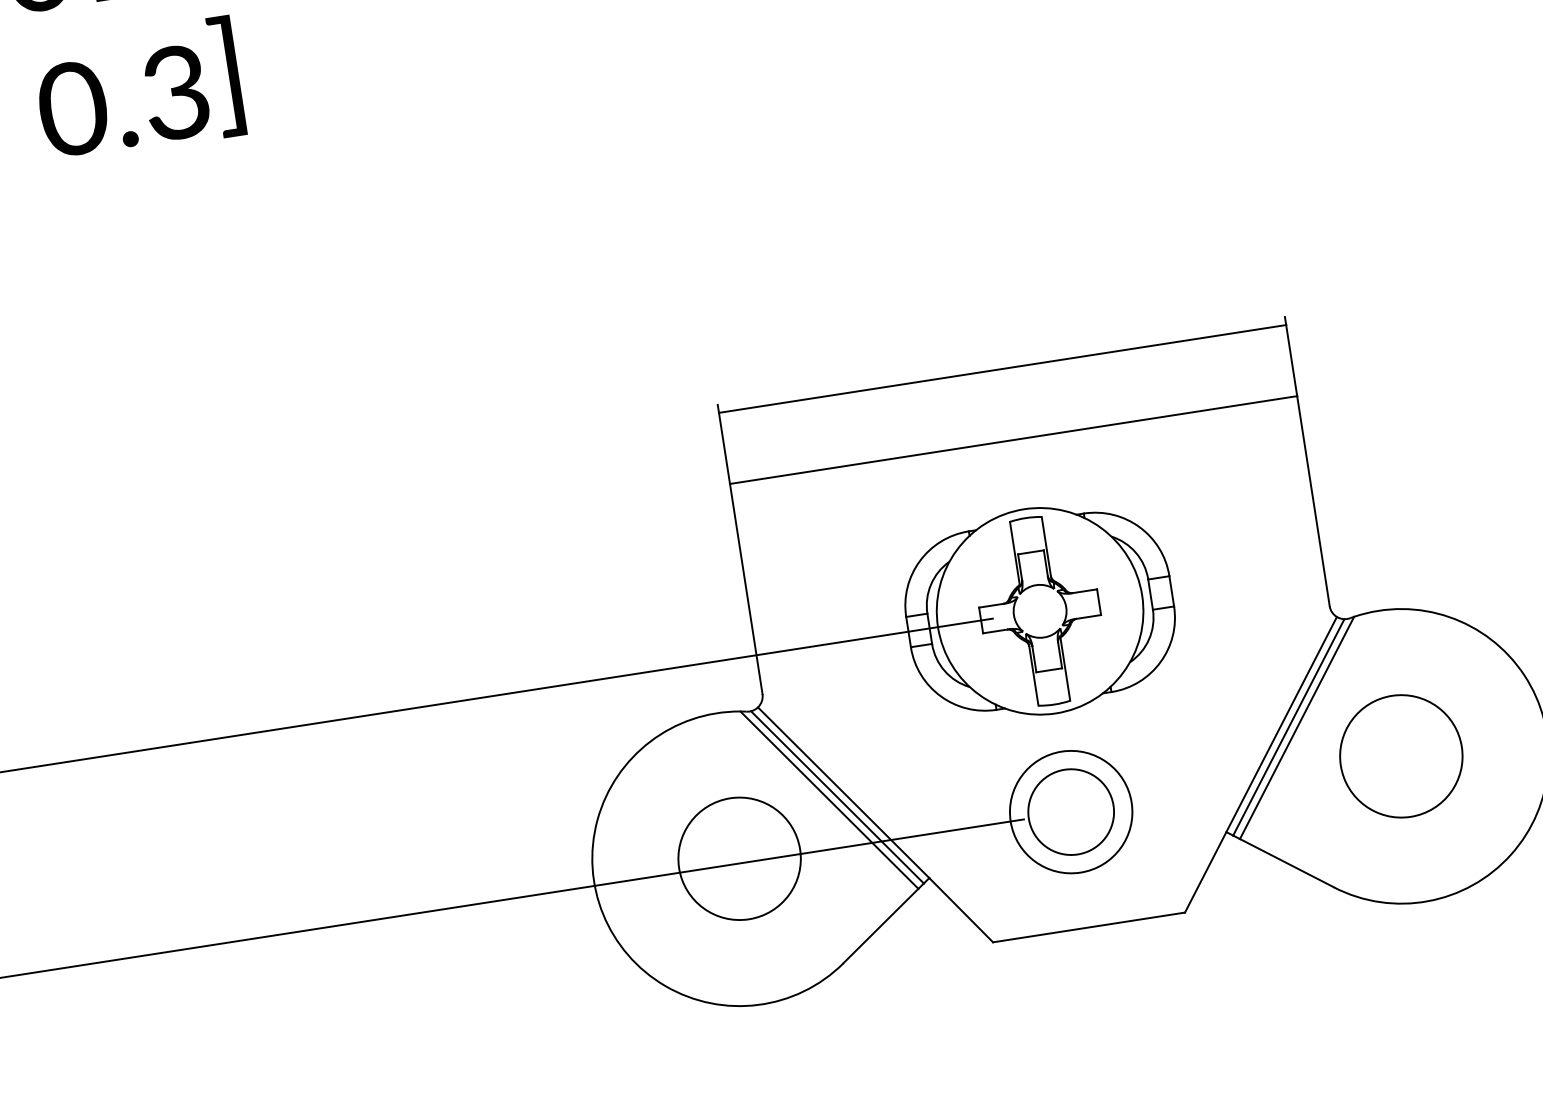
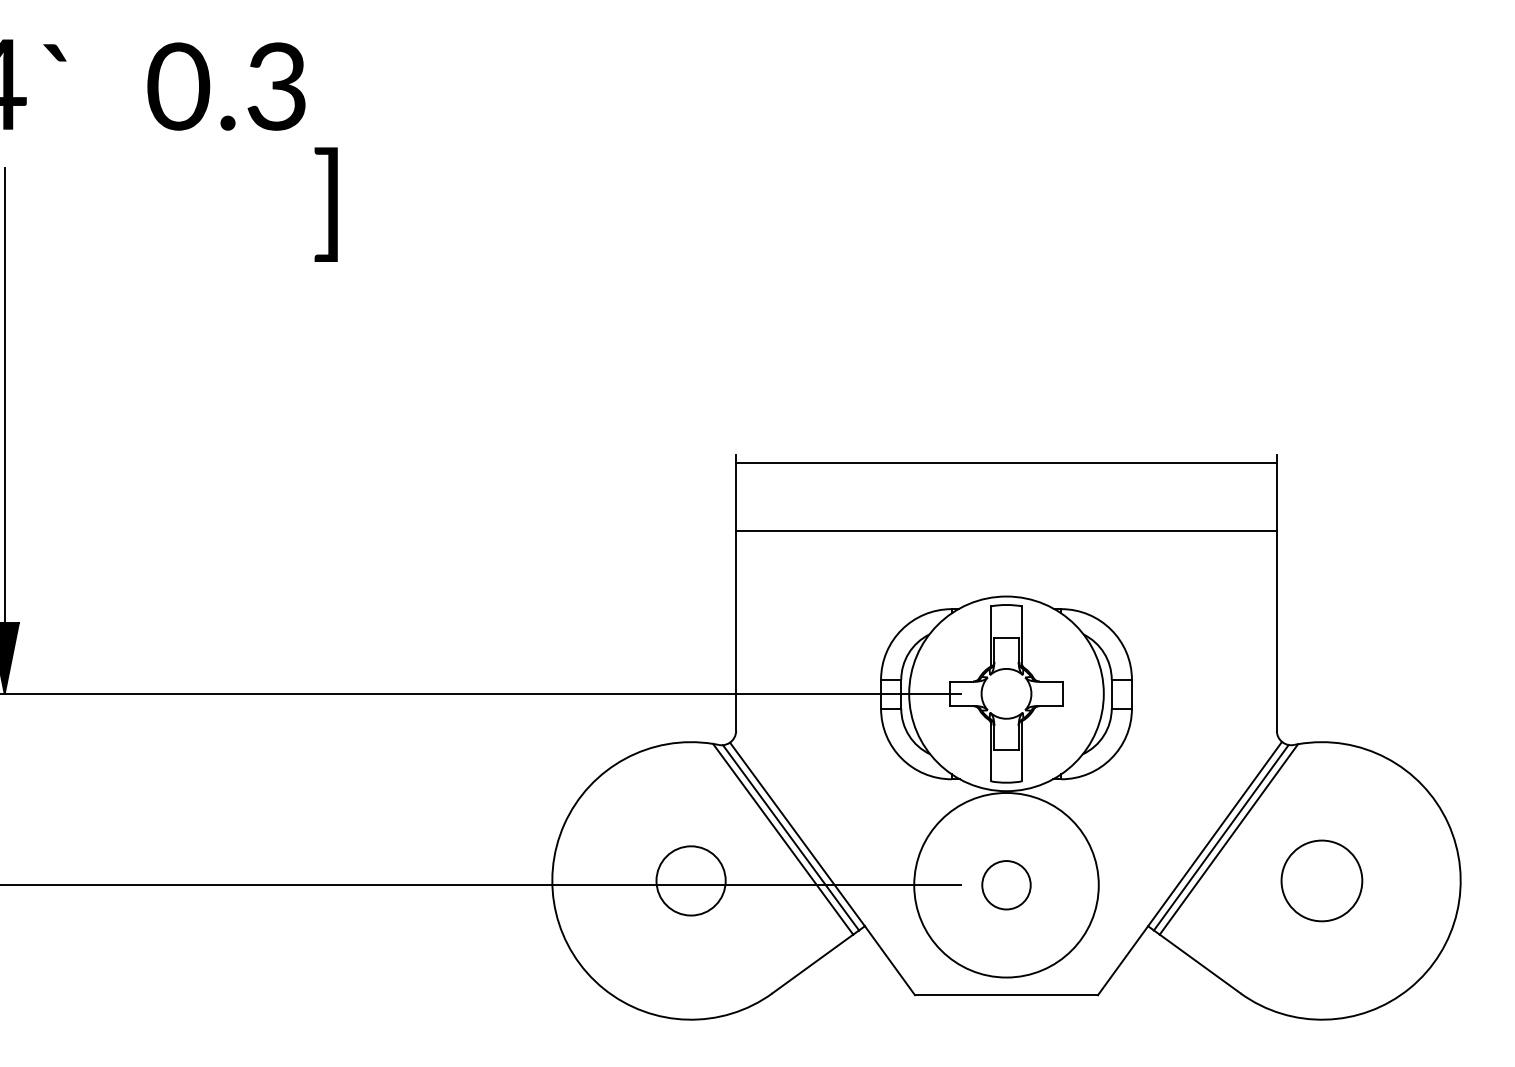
text: (225, 76) -> (325, 204), moved
circle: (1400, 755) -> (1321, 880), size x0.7
circle: (1071, 811) -> (1006, 884), size x0.6
circle: (1071, 811) -> (1006, 884), size x1.6
circle: (738, 858) -> (690, 880), size x0.6

